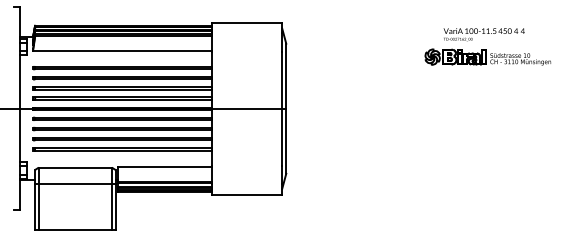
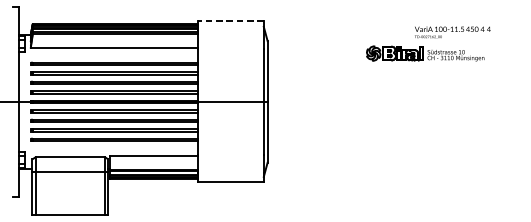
line: (247, 22) -> (231, 21), solid -> dashed
part: (487, 56) -> (424, 53), moved

